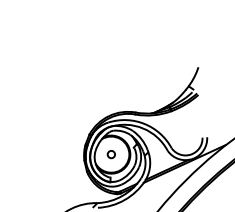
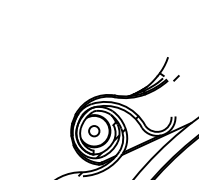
hatch: (162, 137) -> (137, 116), added
circle: (111, 154) -> (94, 131), size x1.67

